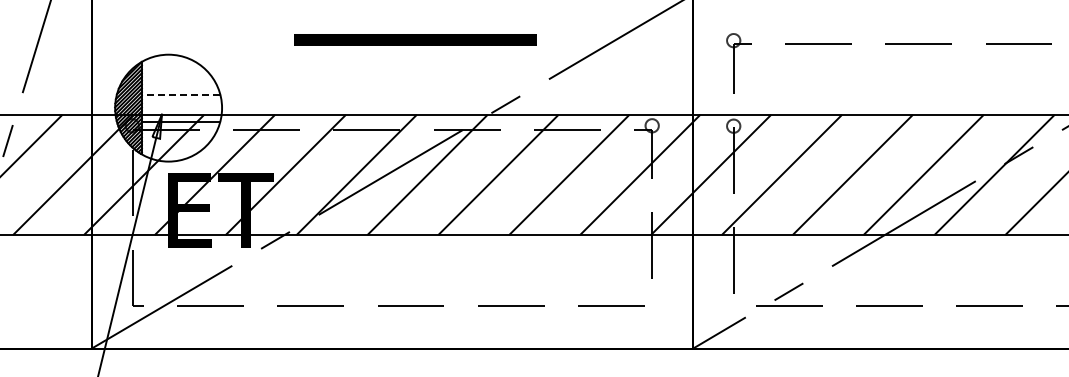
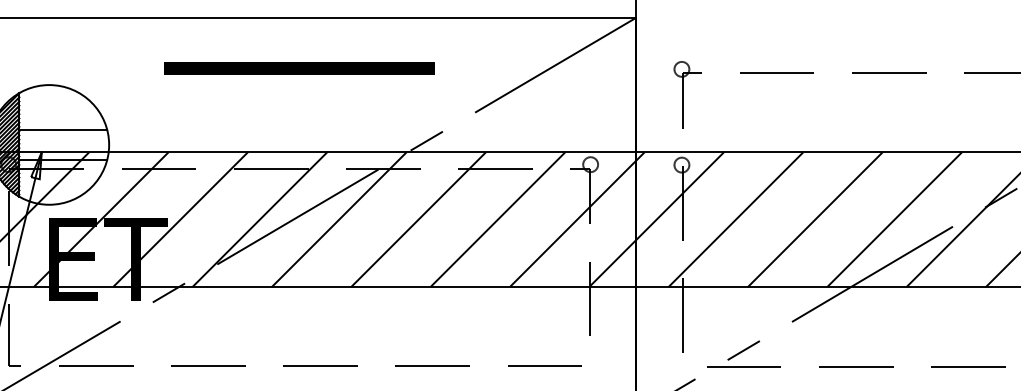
part: (415, 39) -> (299, 68), moved
line: (180, 94) -> (62, 129), dashed -> solid

